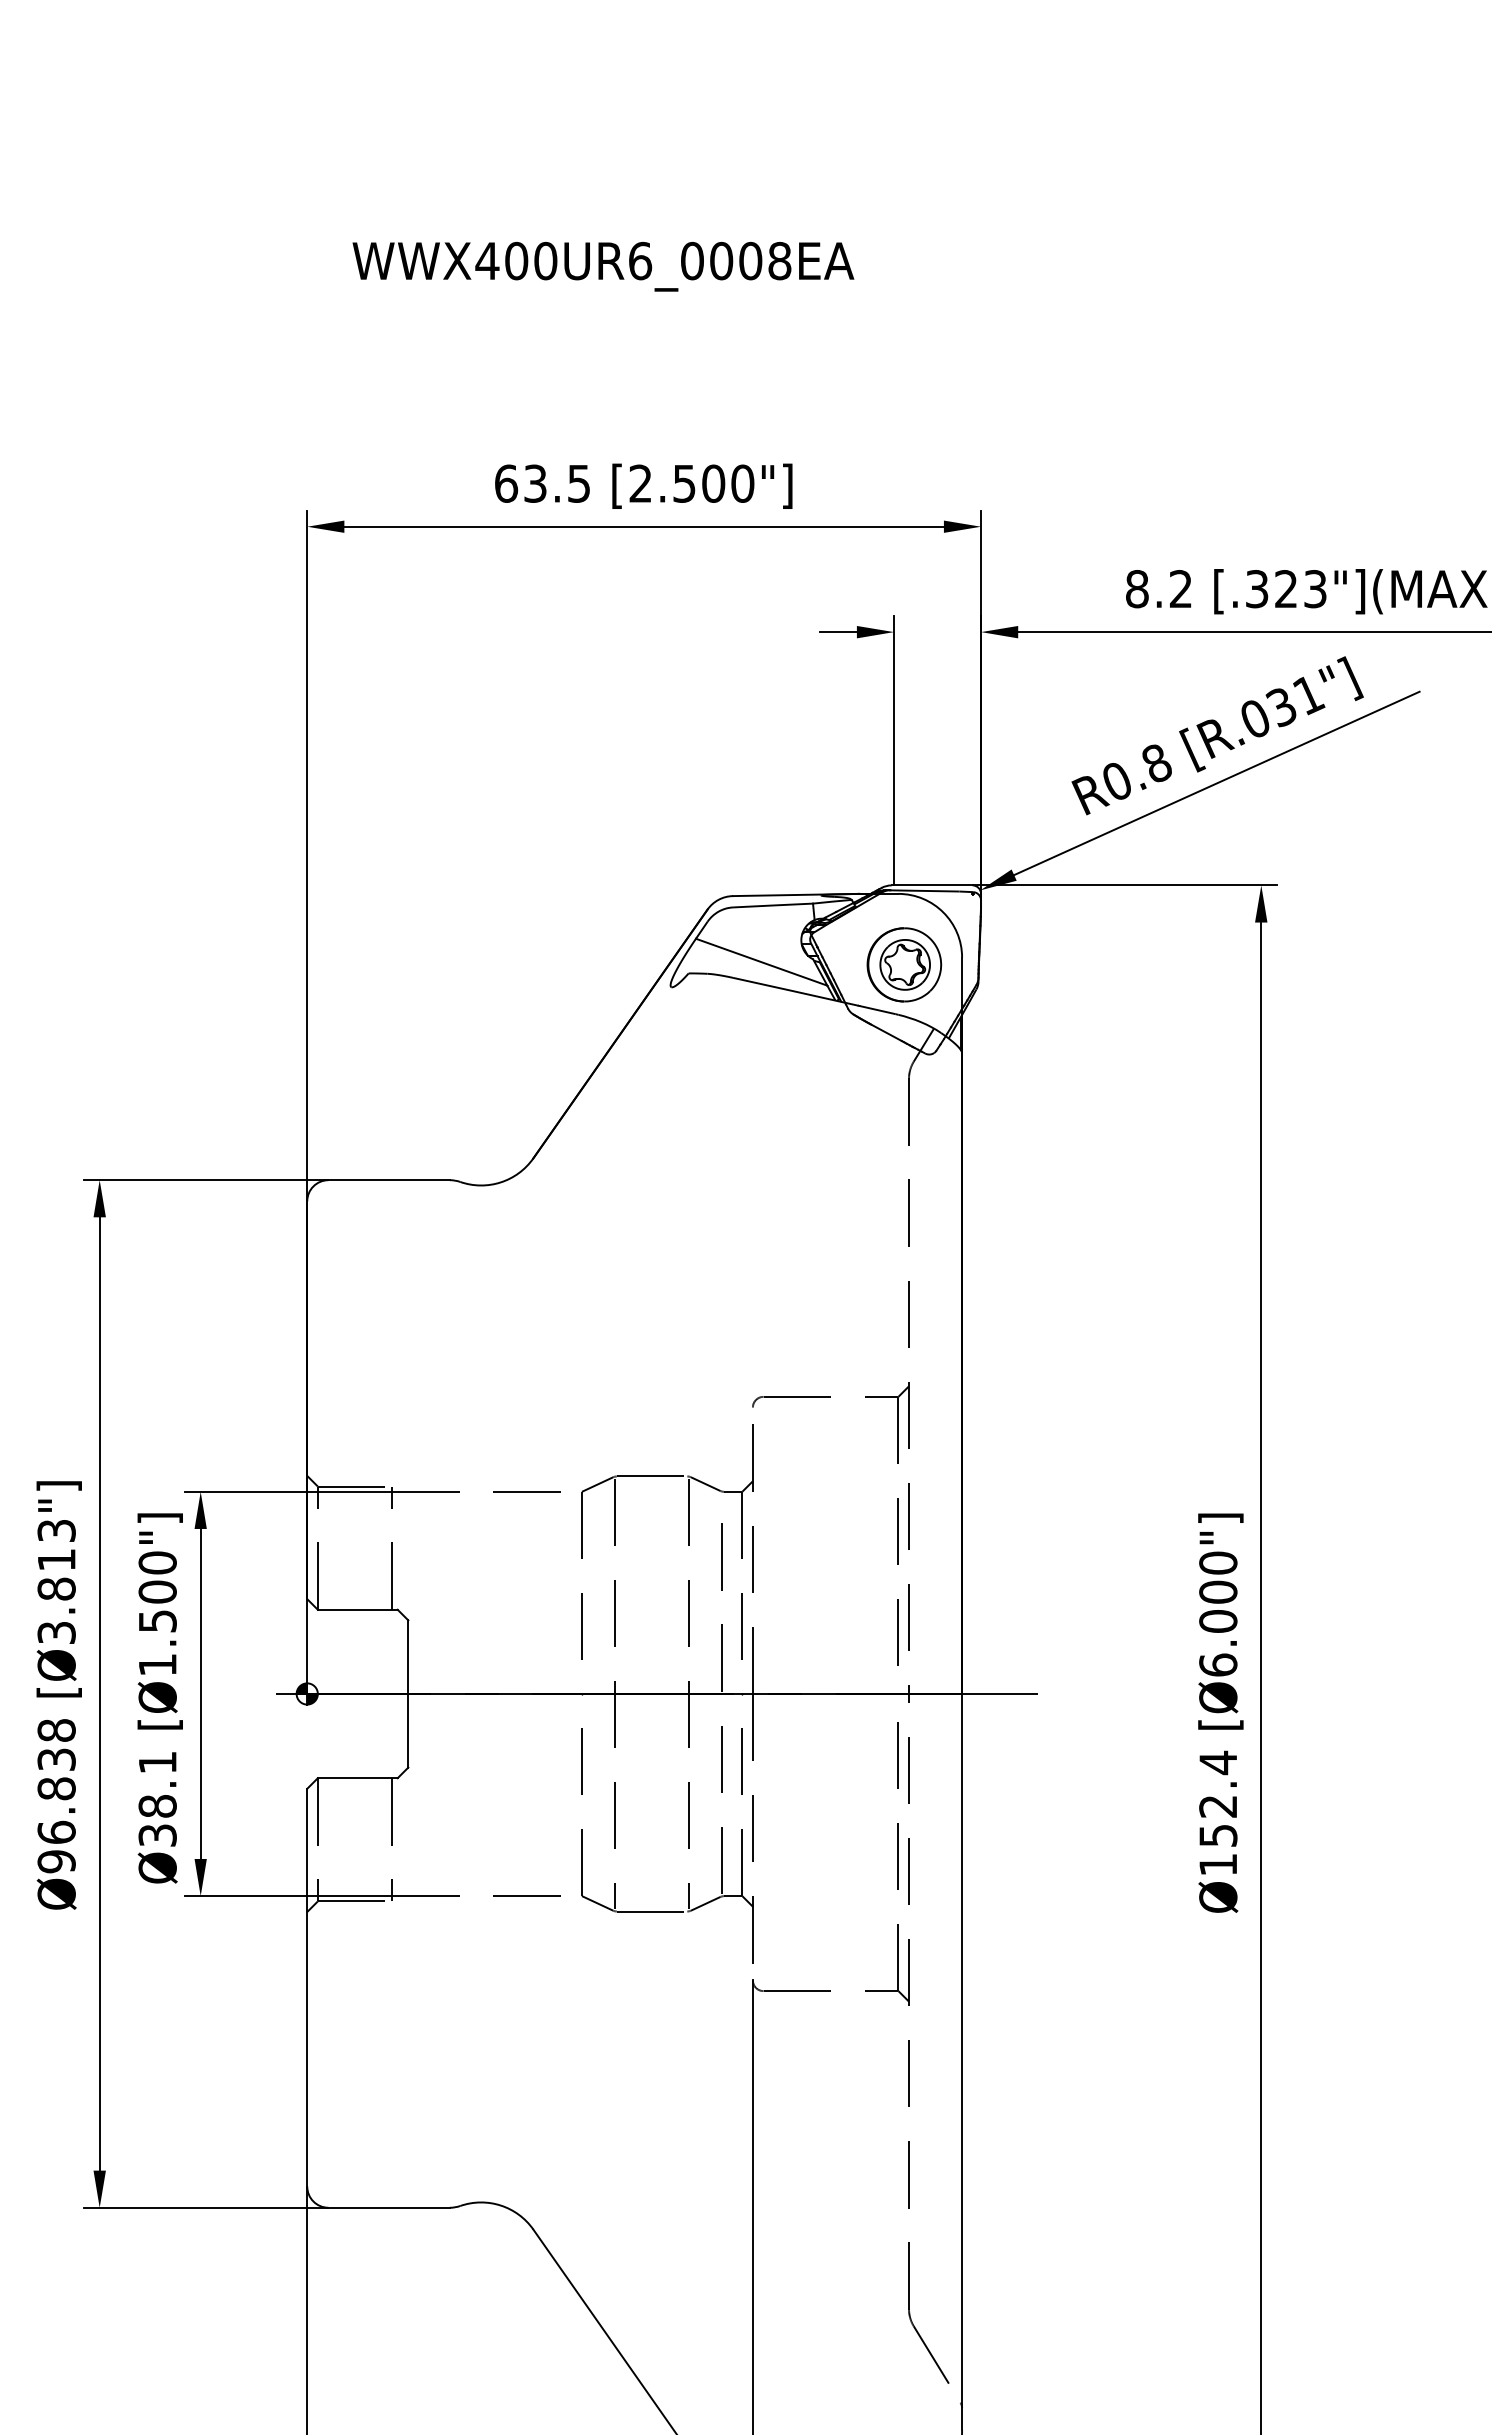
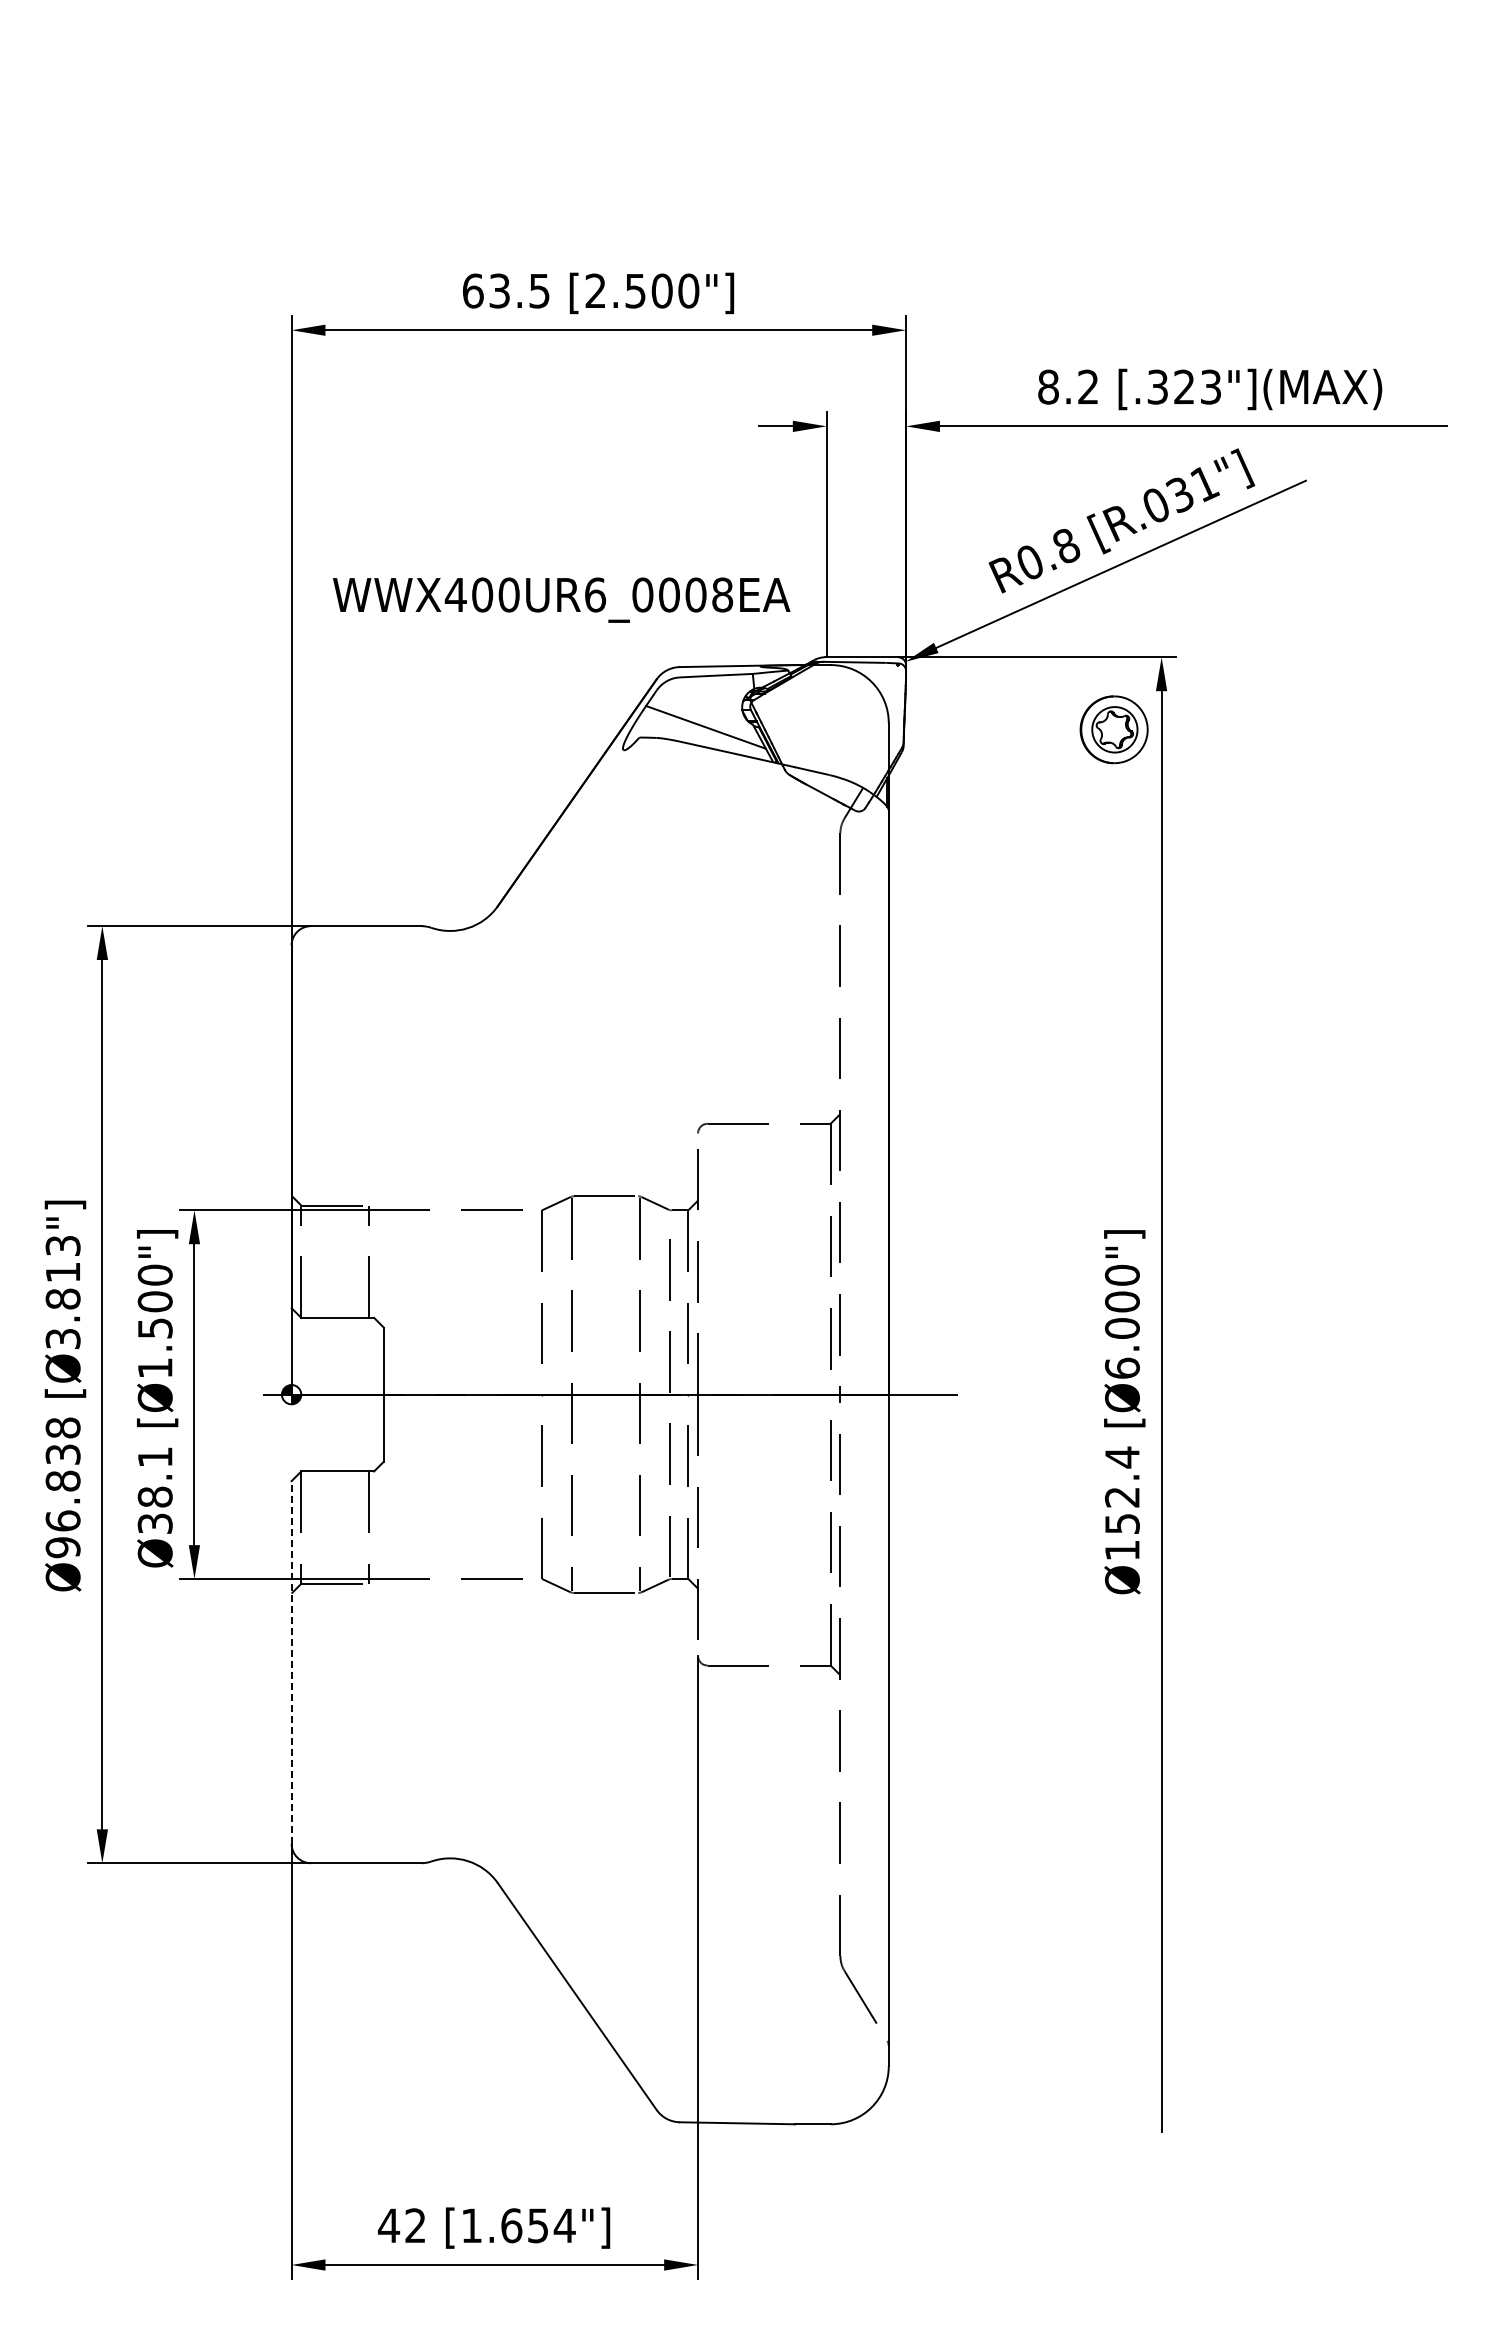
text: (603, 266) -> (561, 599), moved
part: (903, 964) -> (1113, 729), moved
line: (307, 1987) -> (291, 1662), solid -> dashed

